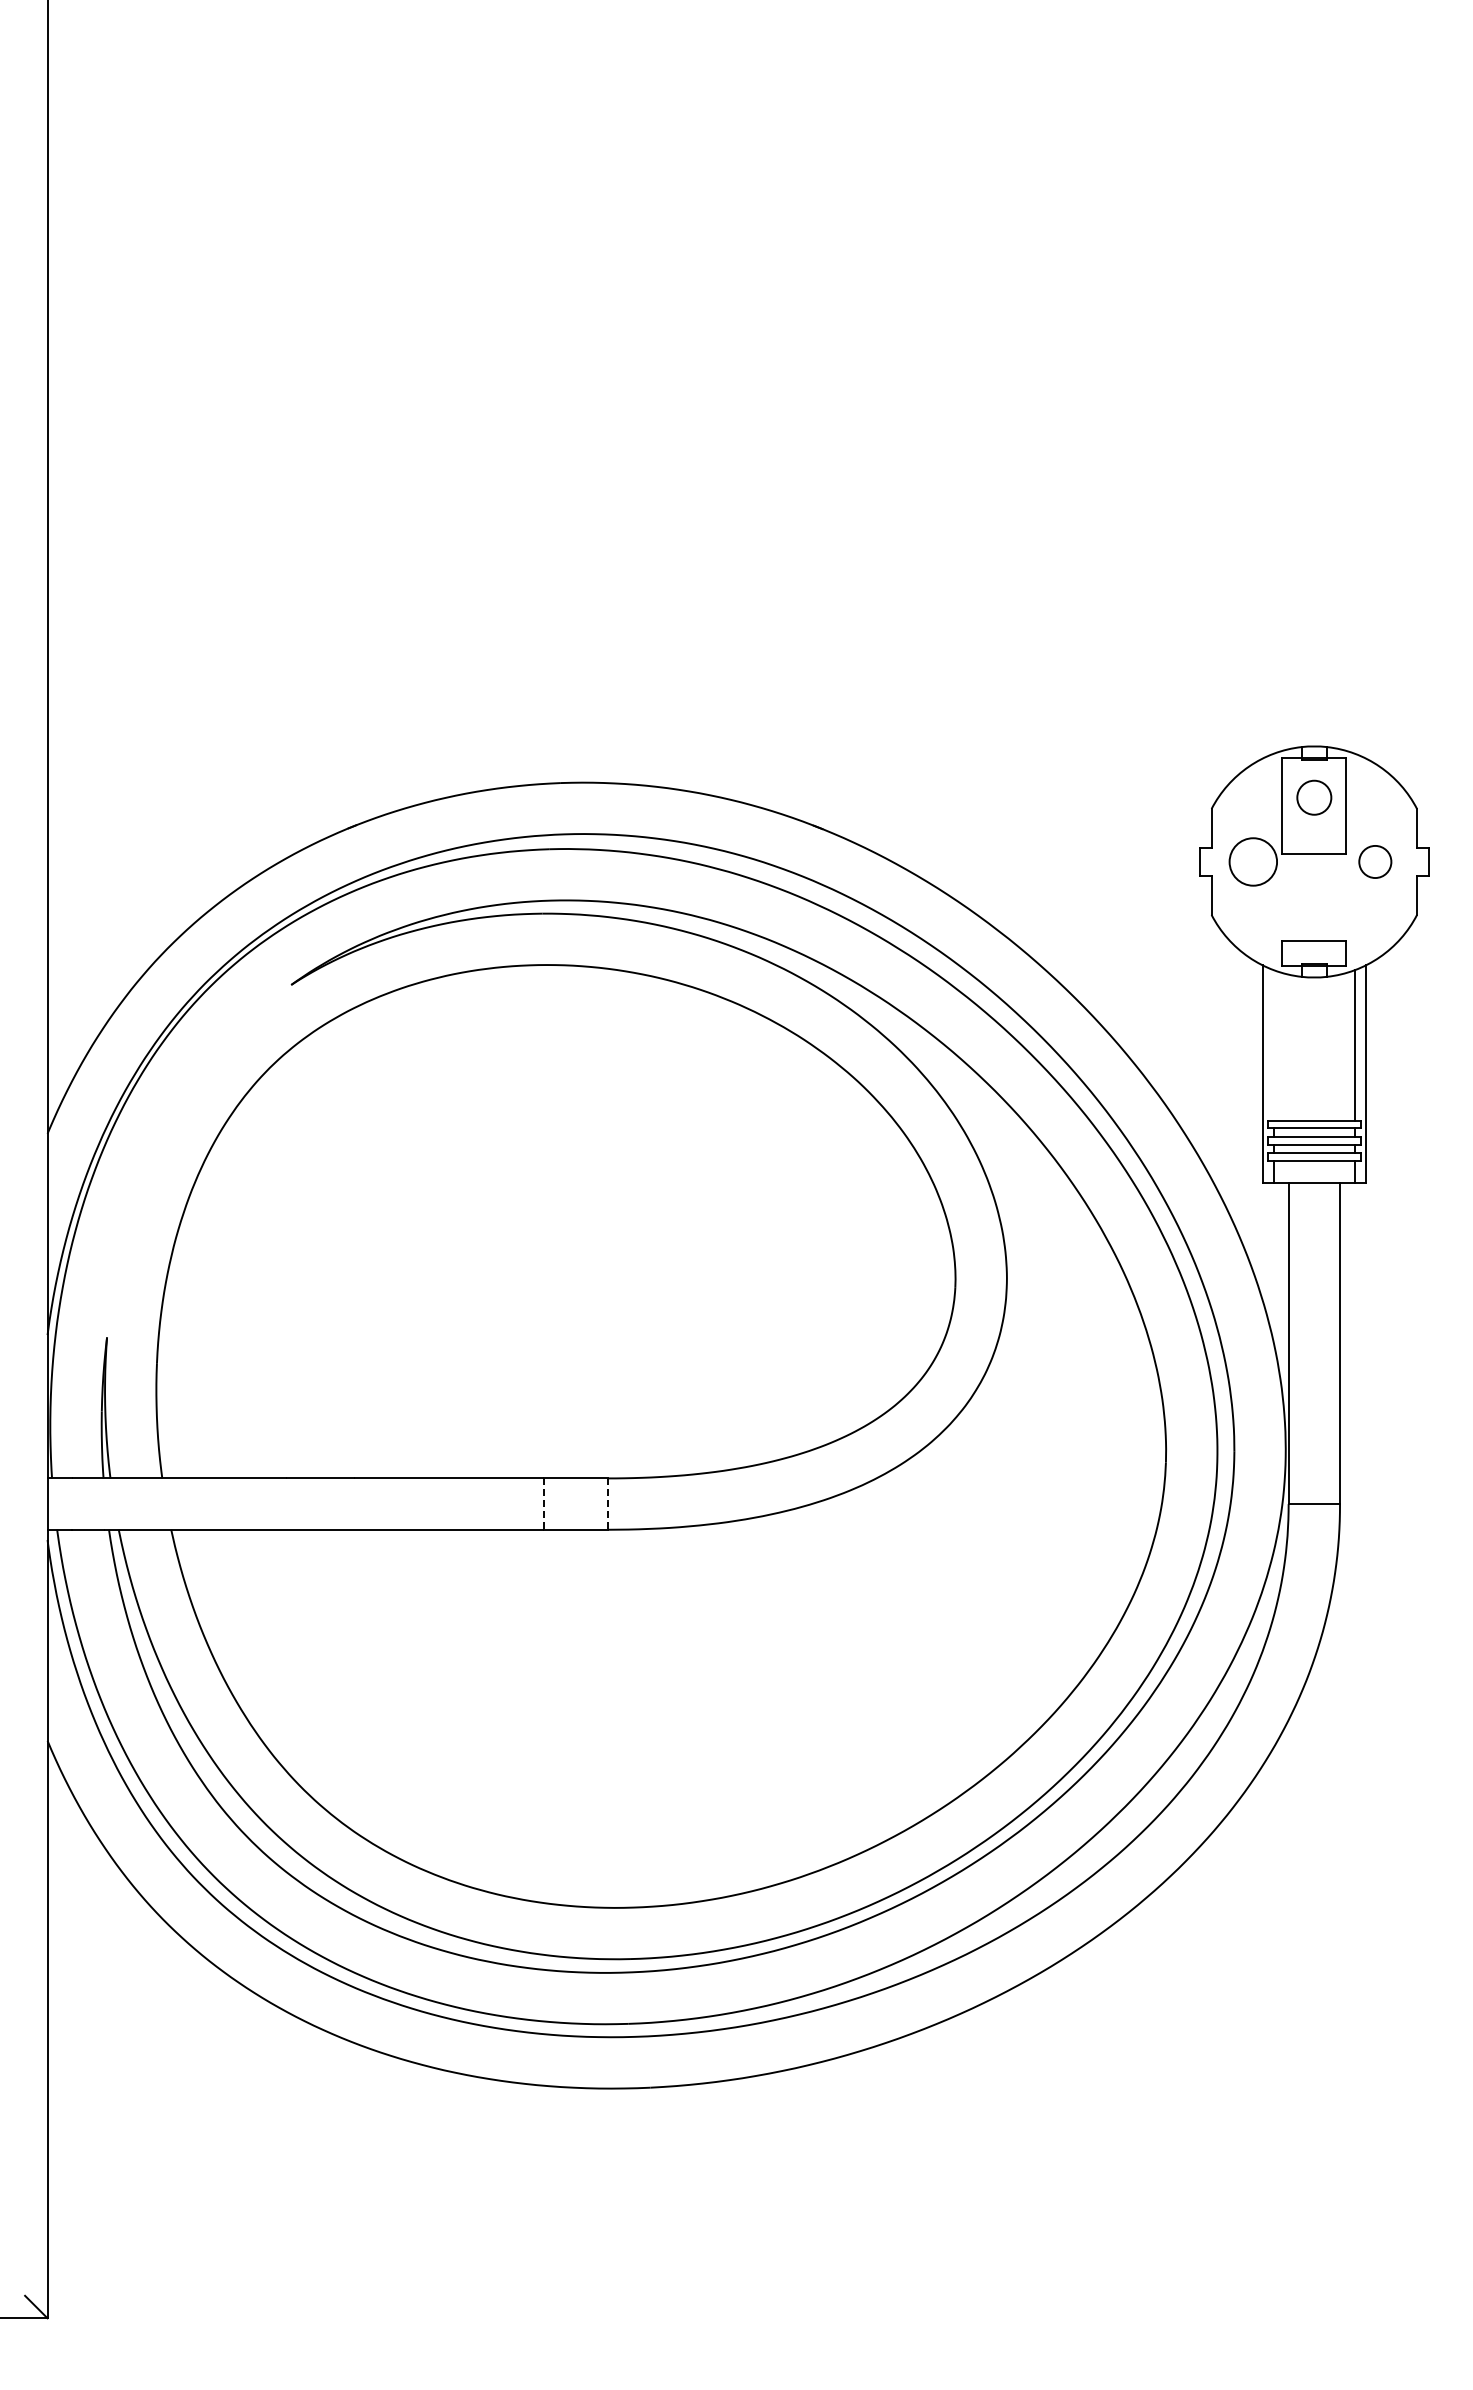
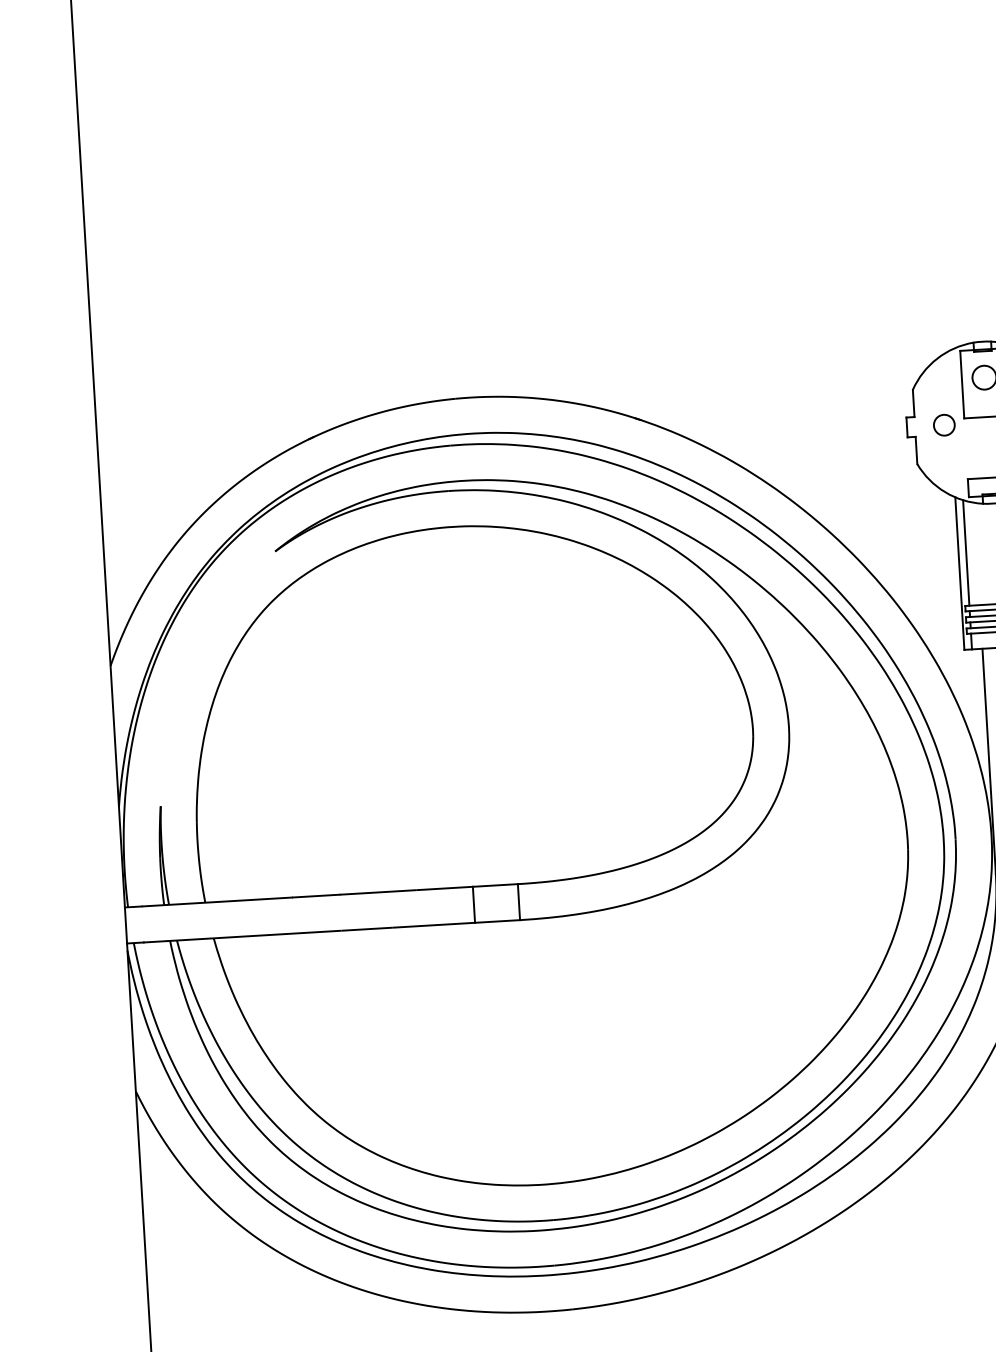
circle: (1253, 861) -> (944, 424), size x0.62
line: (1273, 1045) -> (966, 553), added
line: (544, 1504) -> (474, 905), dashed -> solid
line: (608, 1504) -> (519, 902), dashed -> solid

